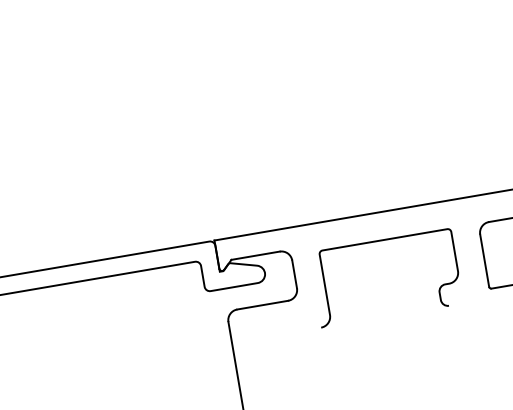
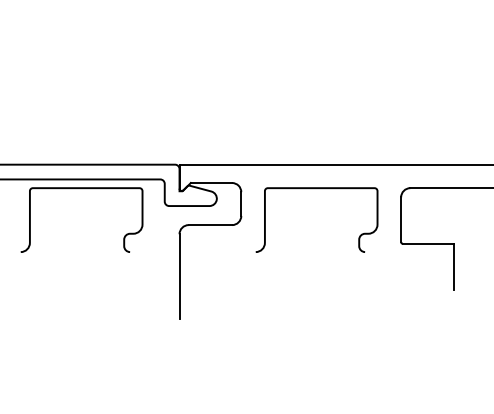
curve: (104, 289) -> (81, 189), added

